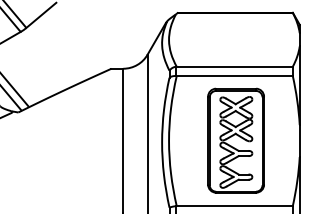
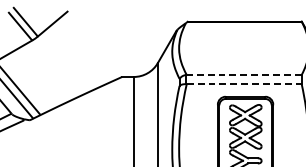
line: (234, 66) -> (243, 74), solid -> dashed
line: (235, 76) -> (244, 84), solid -> dashed

